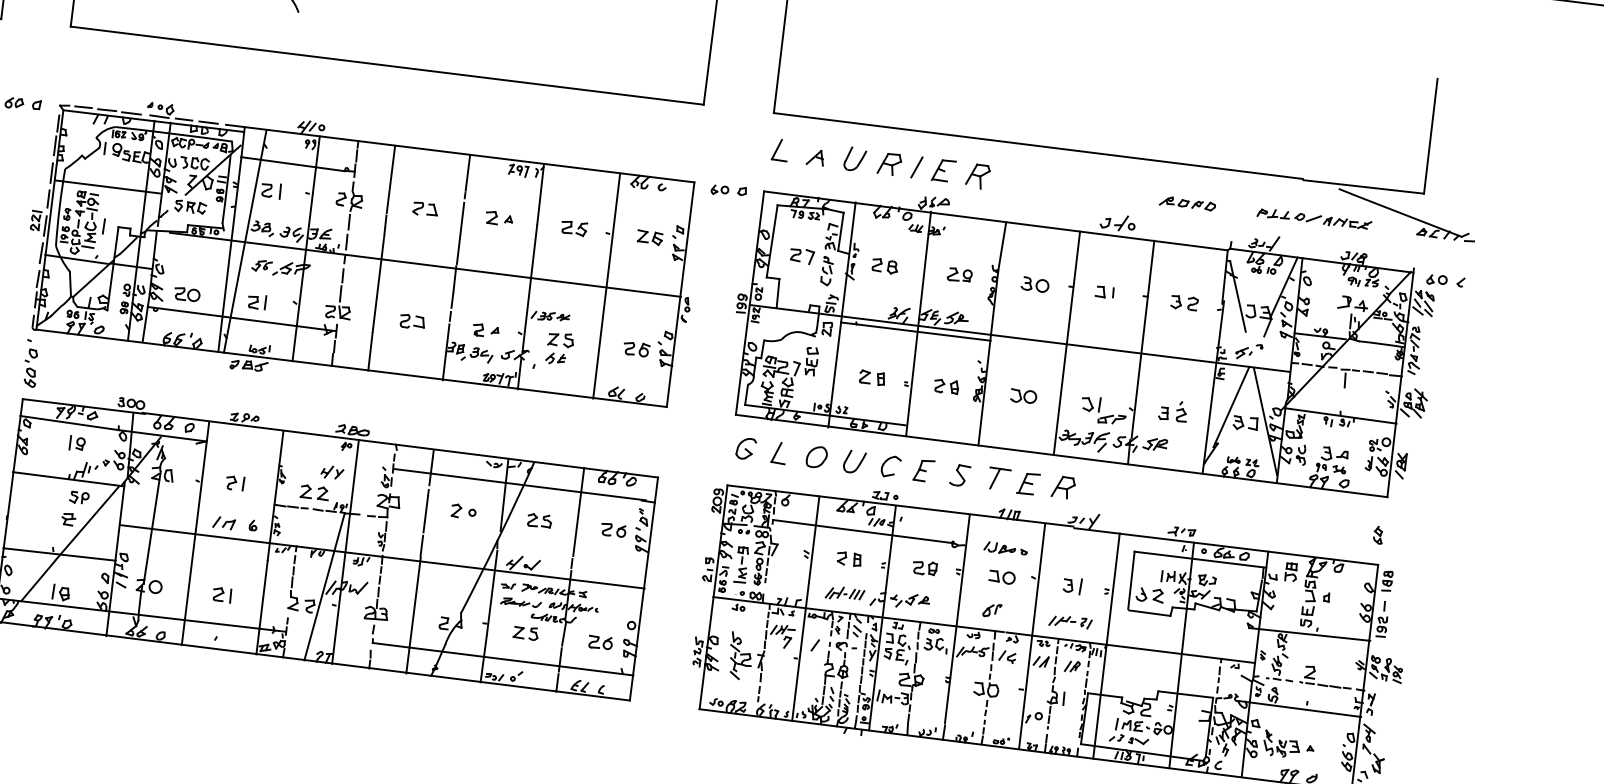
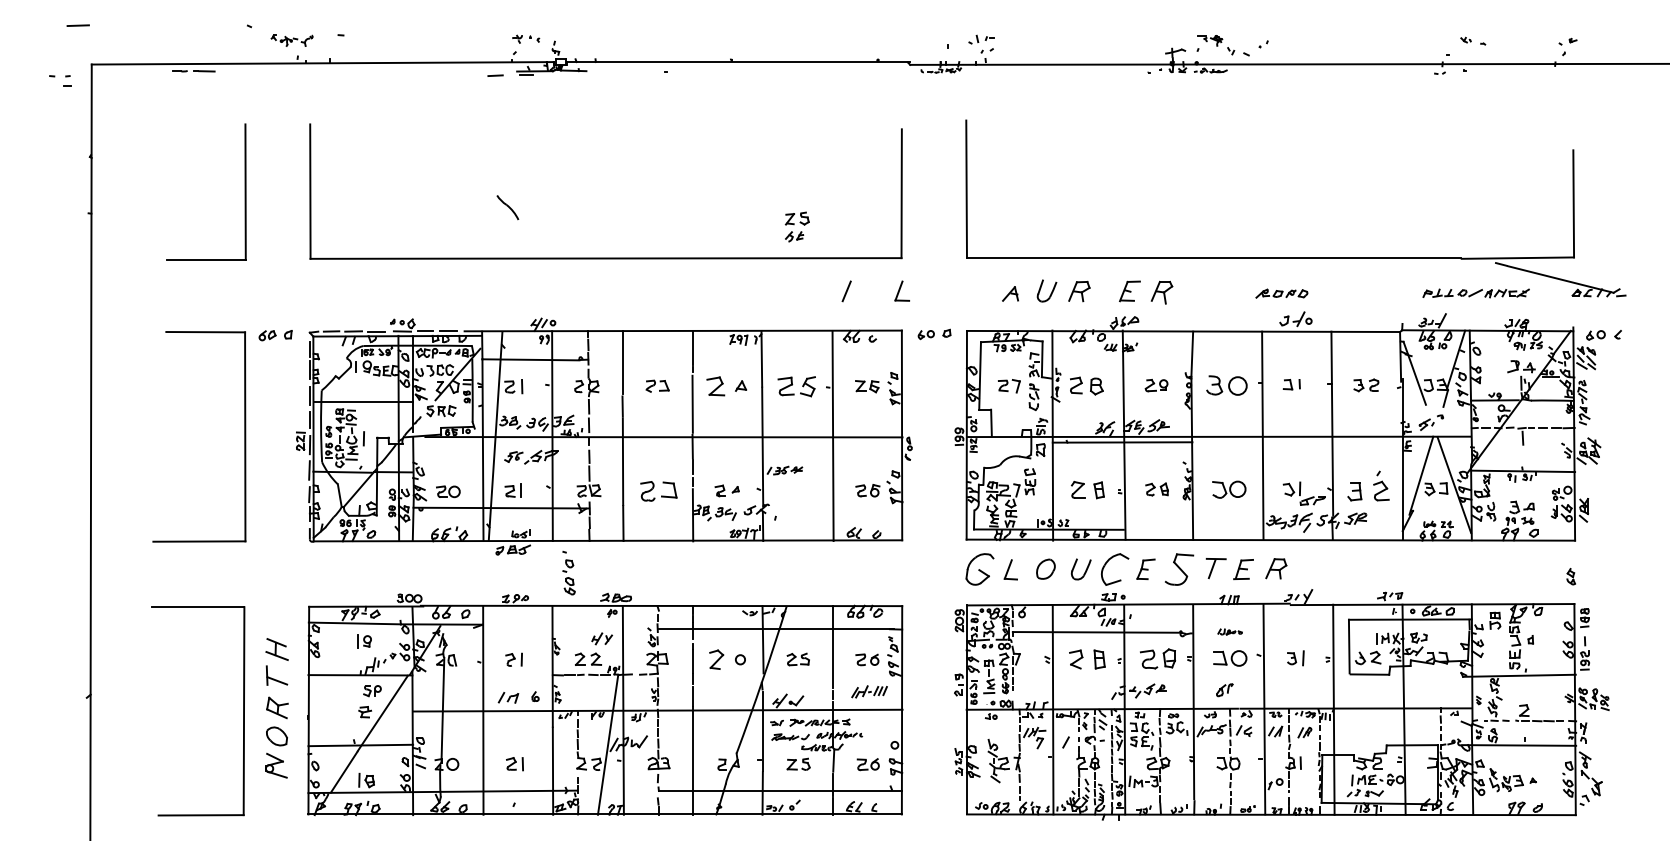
part: (779, 149) -> (901, 290), moved
line: (916, 167) -> (846, 291), moved
part: (1187, 203) -> (1281, 293), moved
part: (499, 217) -> (726, 385), size x1.6
part: (574, 228) -> (796, 386), size x1.6
part: (884, 265) -> (1086, 385), size x1.4
part: (1034, 284) -> (1226, 385), size x1.6
part: (412, 321) -> (658, 490), size x1.6
part: (559, 348) -> (796, 226), moved
part: (30, 363) -> (568, 573), moved
part: (872, 377) -> (1087, 489), size x1.4
part: (1023, 396) -> (1228, 489), size x1.4
part: (1173, 410) -> (1368, 485), size x1.6
part: (745, 448) -> (979, 569), size x1.6
part: (891, 466) -> (1115, 569), size x1.6
part: (959, 475) -> (1179, 569), size x1.6
part: (463, 511) -> (727, 659), size x1.6
part: (1005, 548) -> (1229, 631), size x0.6
part: (849, 558) -> (1087, 658), size x1.6
part: (924, 567) -> (1157, 658), size x1.6
part: (1001, 577) -> (1229, 658), size x1.4
part: (845, 593) -> (869, 691), moved
part: (1071, 621) -> (1298, 691), removed

